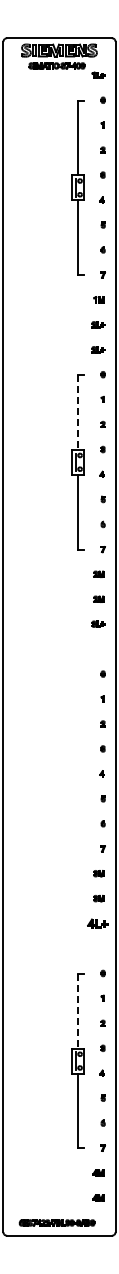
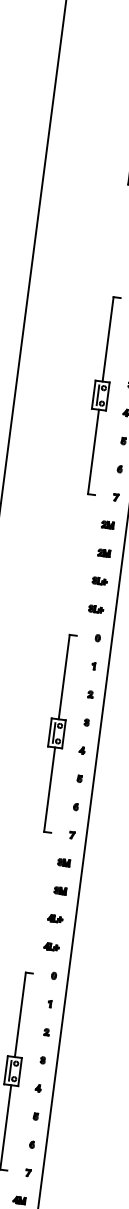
line: (78, 412) -> (108, 339), dashed -> solid
part: (98, 648) -> (96, 608), added
part: (77, 761) -> (56, 733), added
part: (97, 922) -> (55, 917), size x0.62
part: (97, 947) -> (51, 945), added
line: (78, 1011) -> (20, 1015), dashed -> solid

